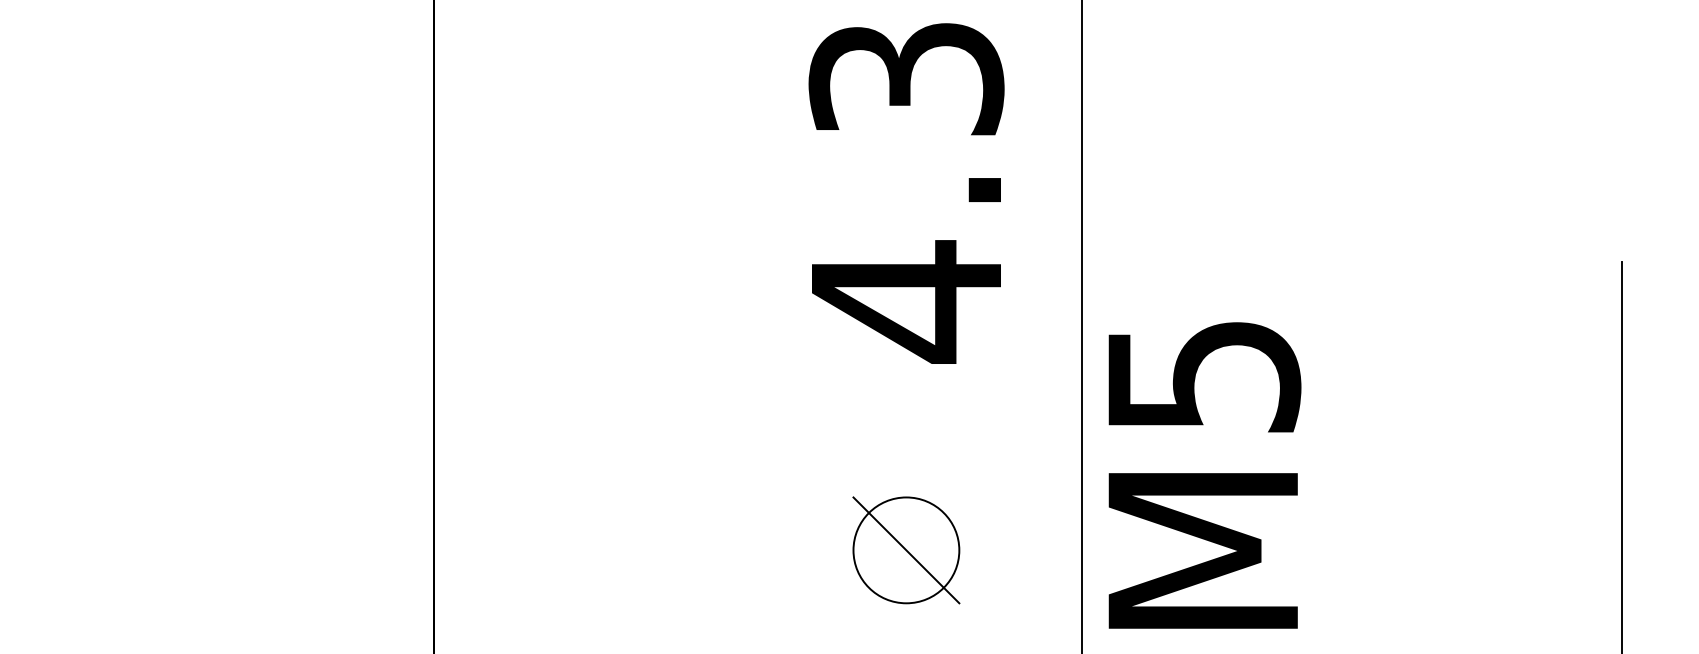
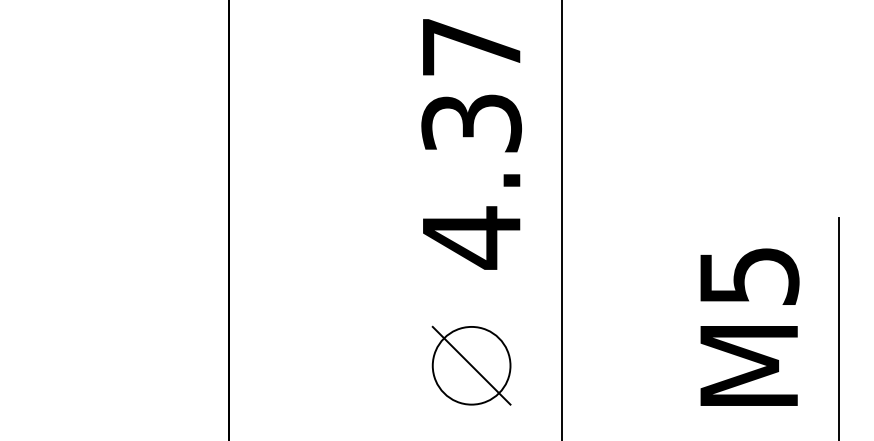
text: (1203, 474) -> (749, 326), moved
part: (906, 550) -> (471, 365), size x1.43

